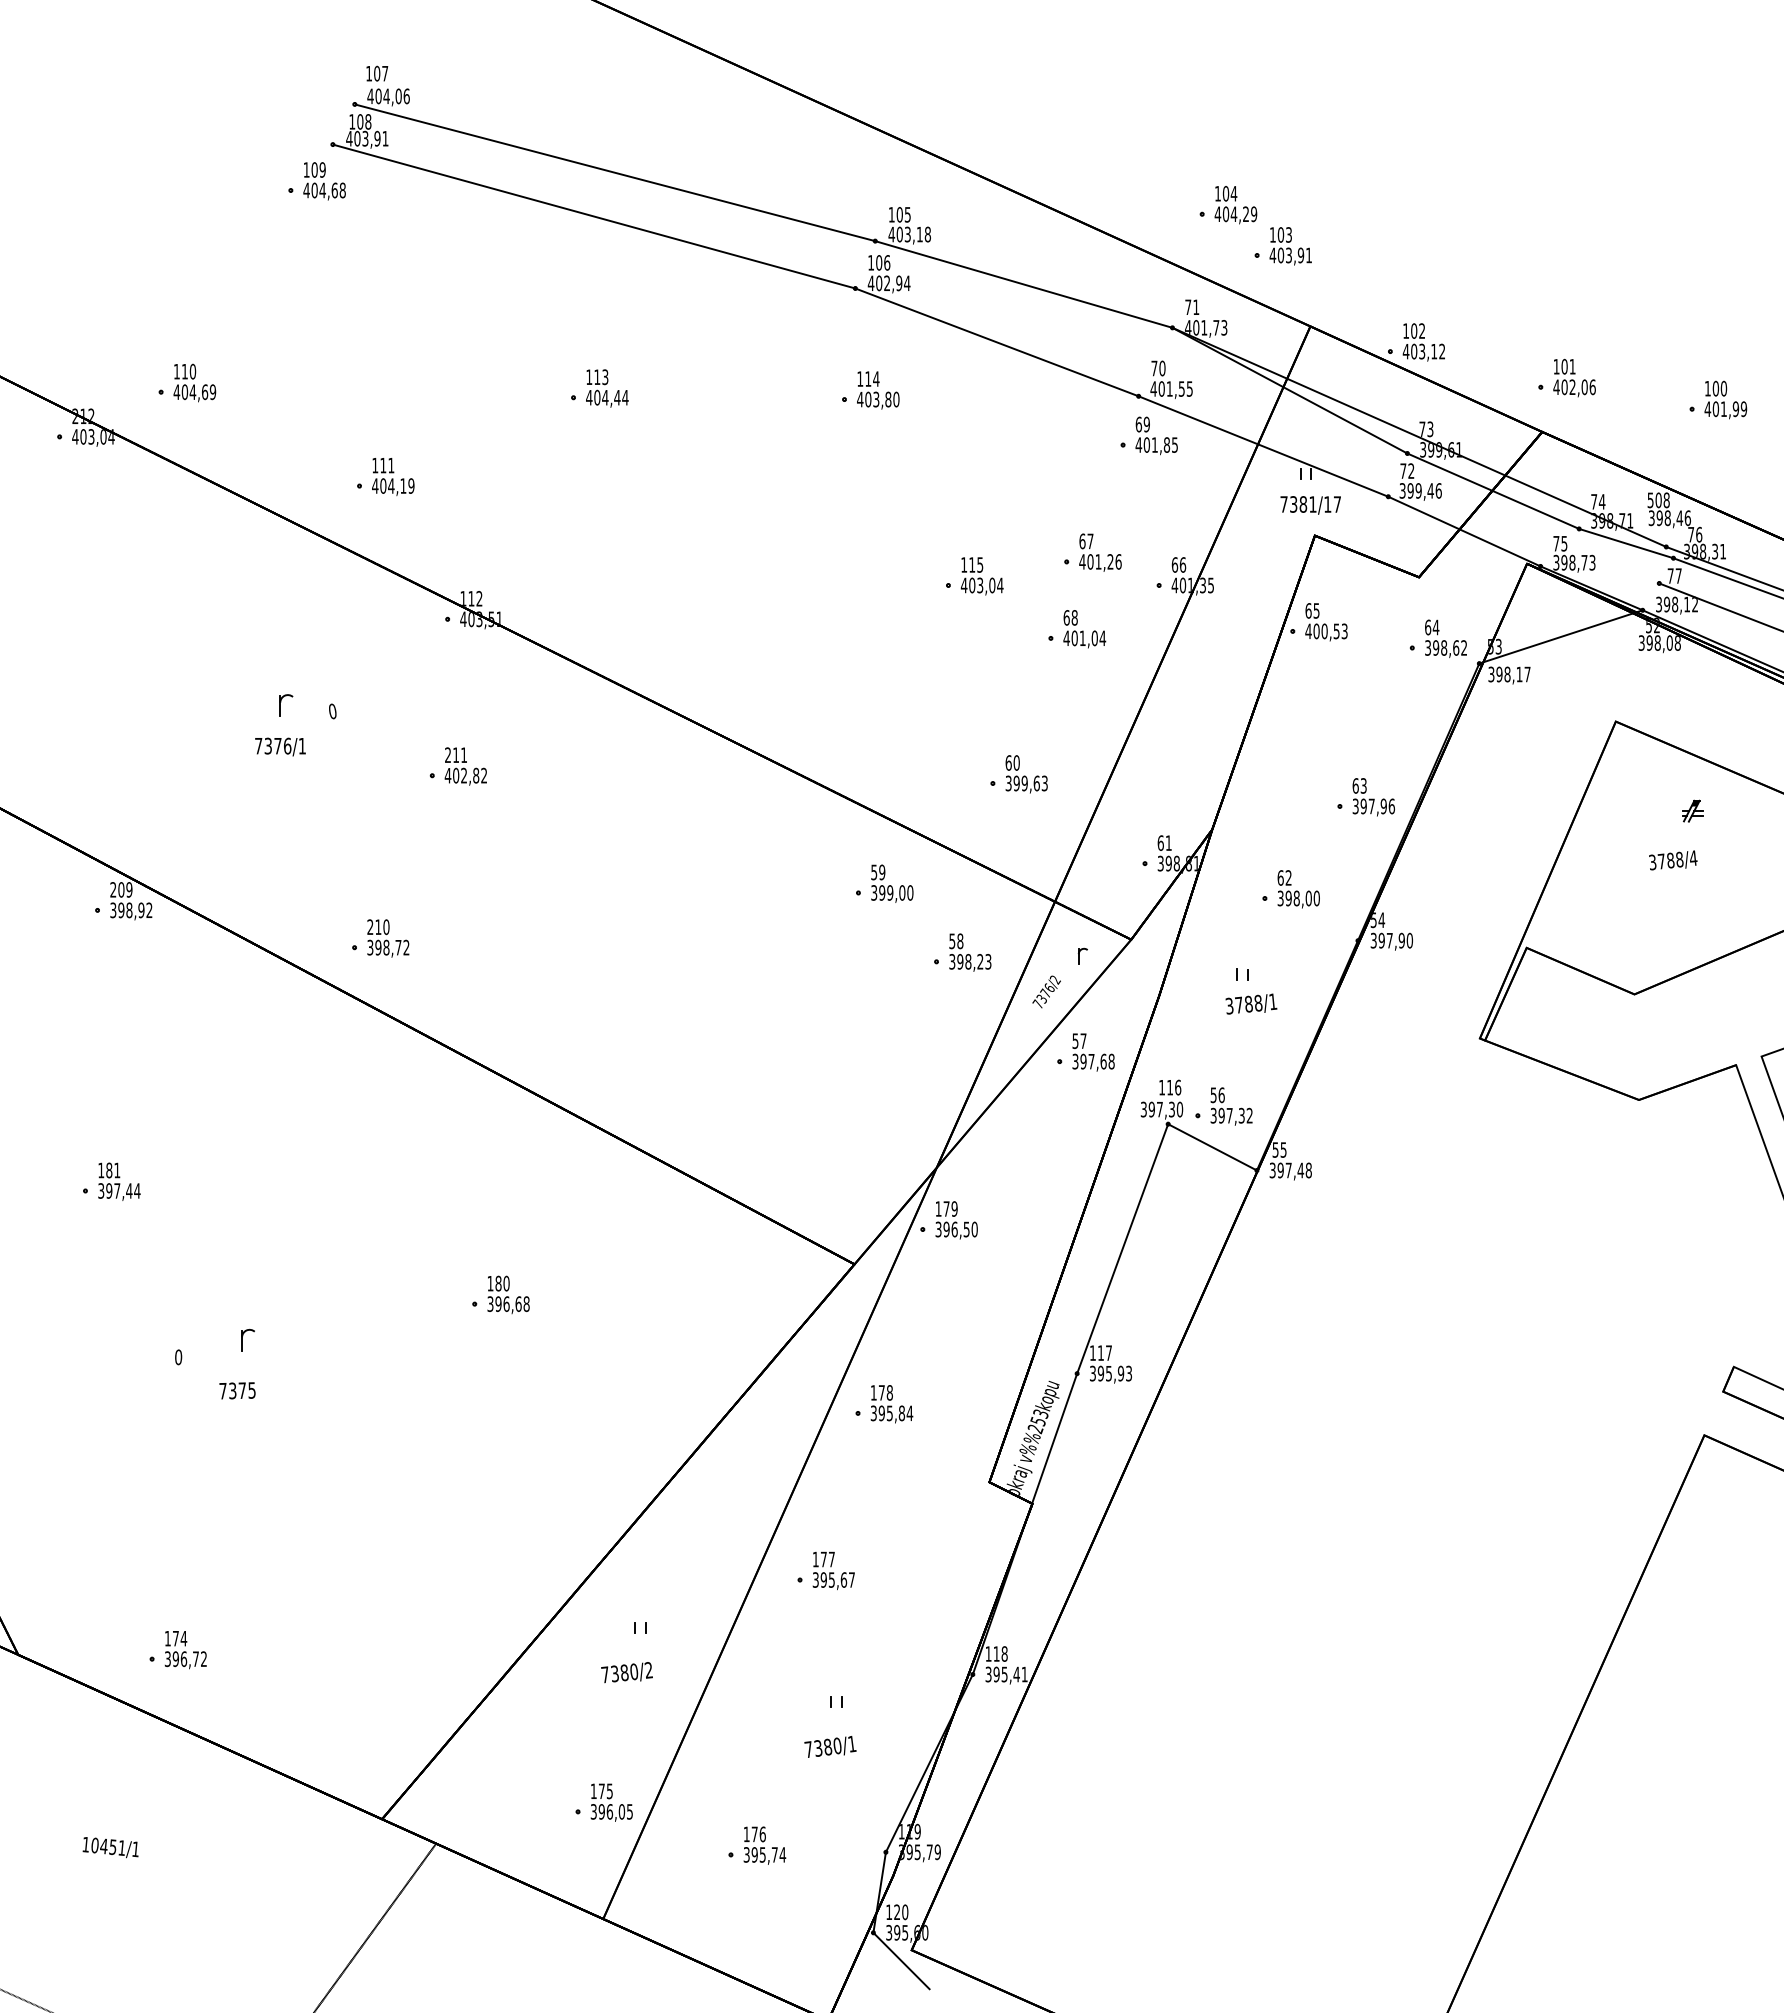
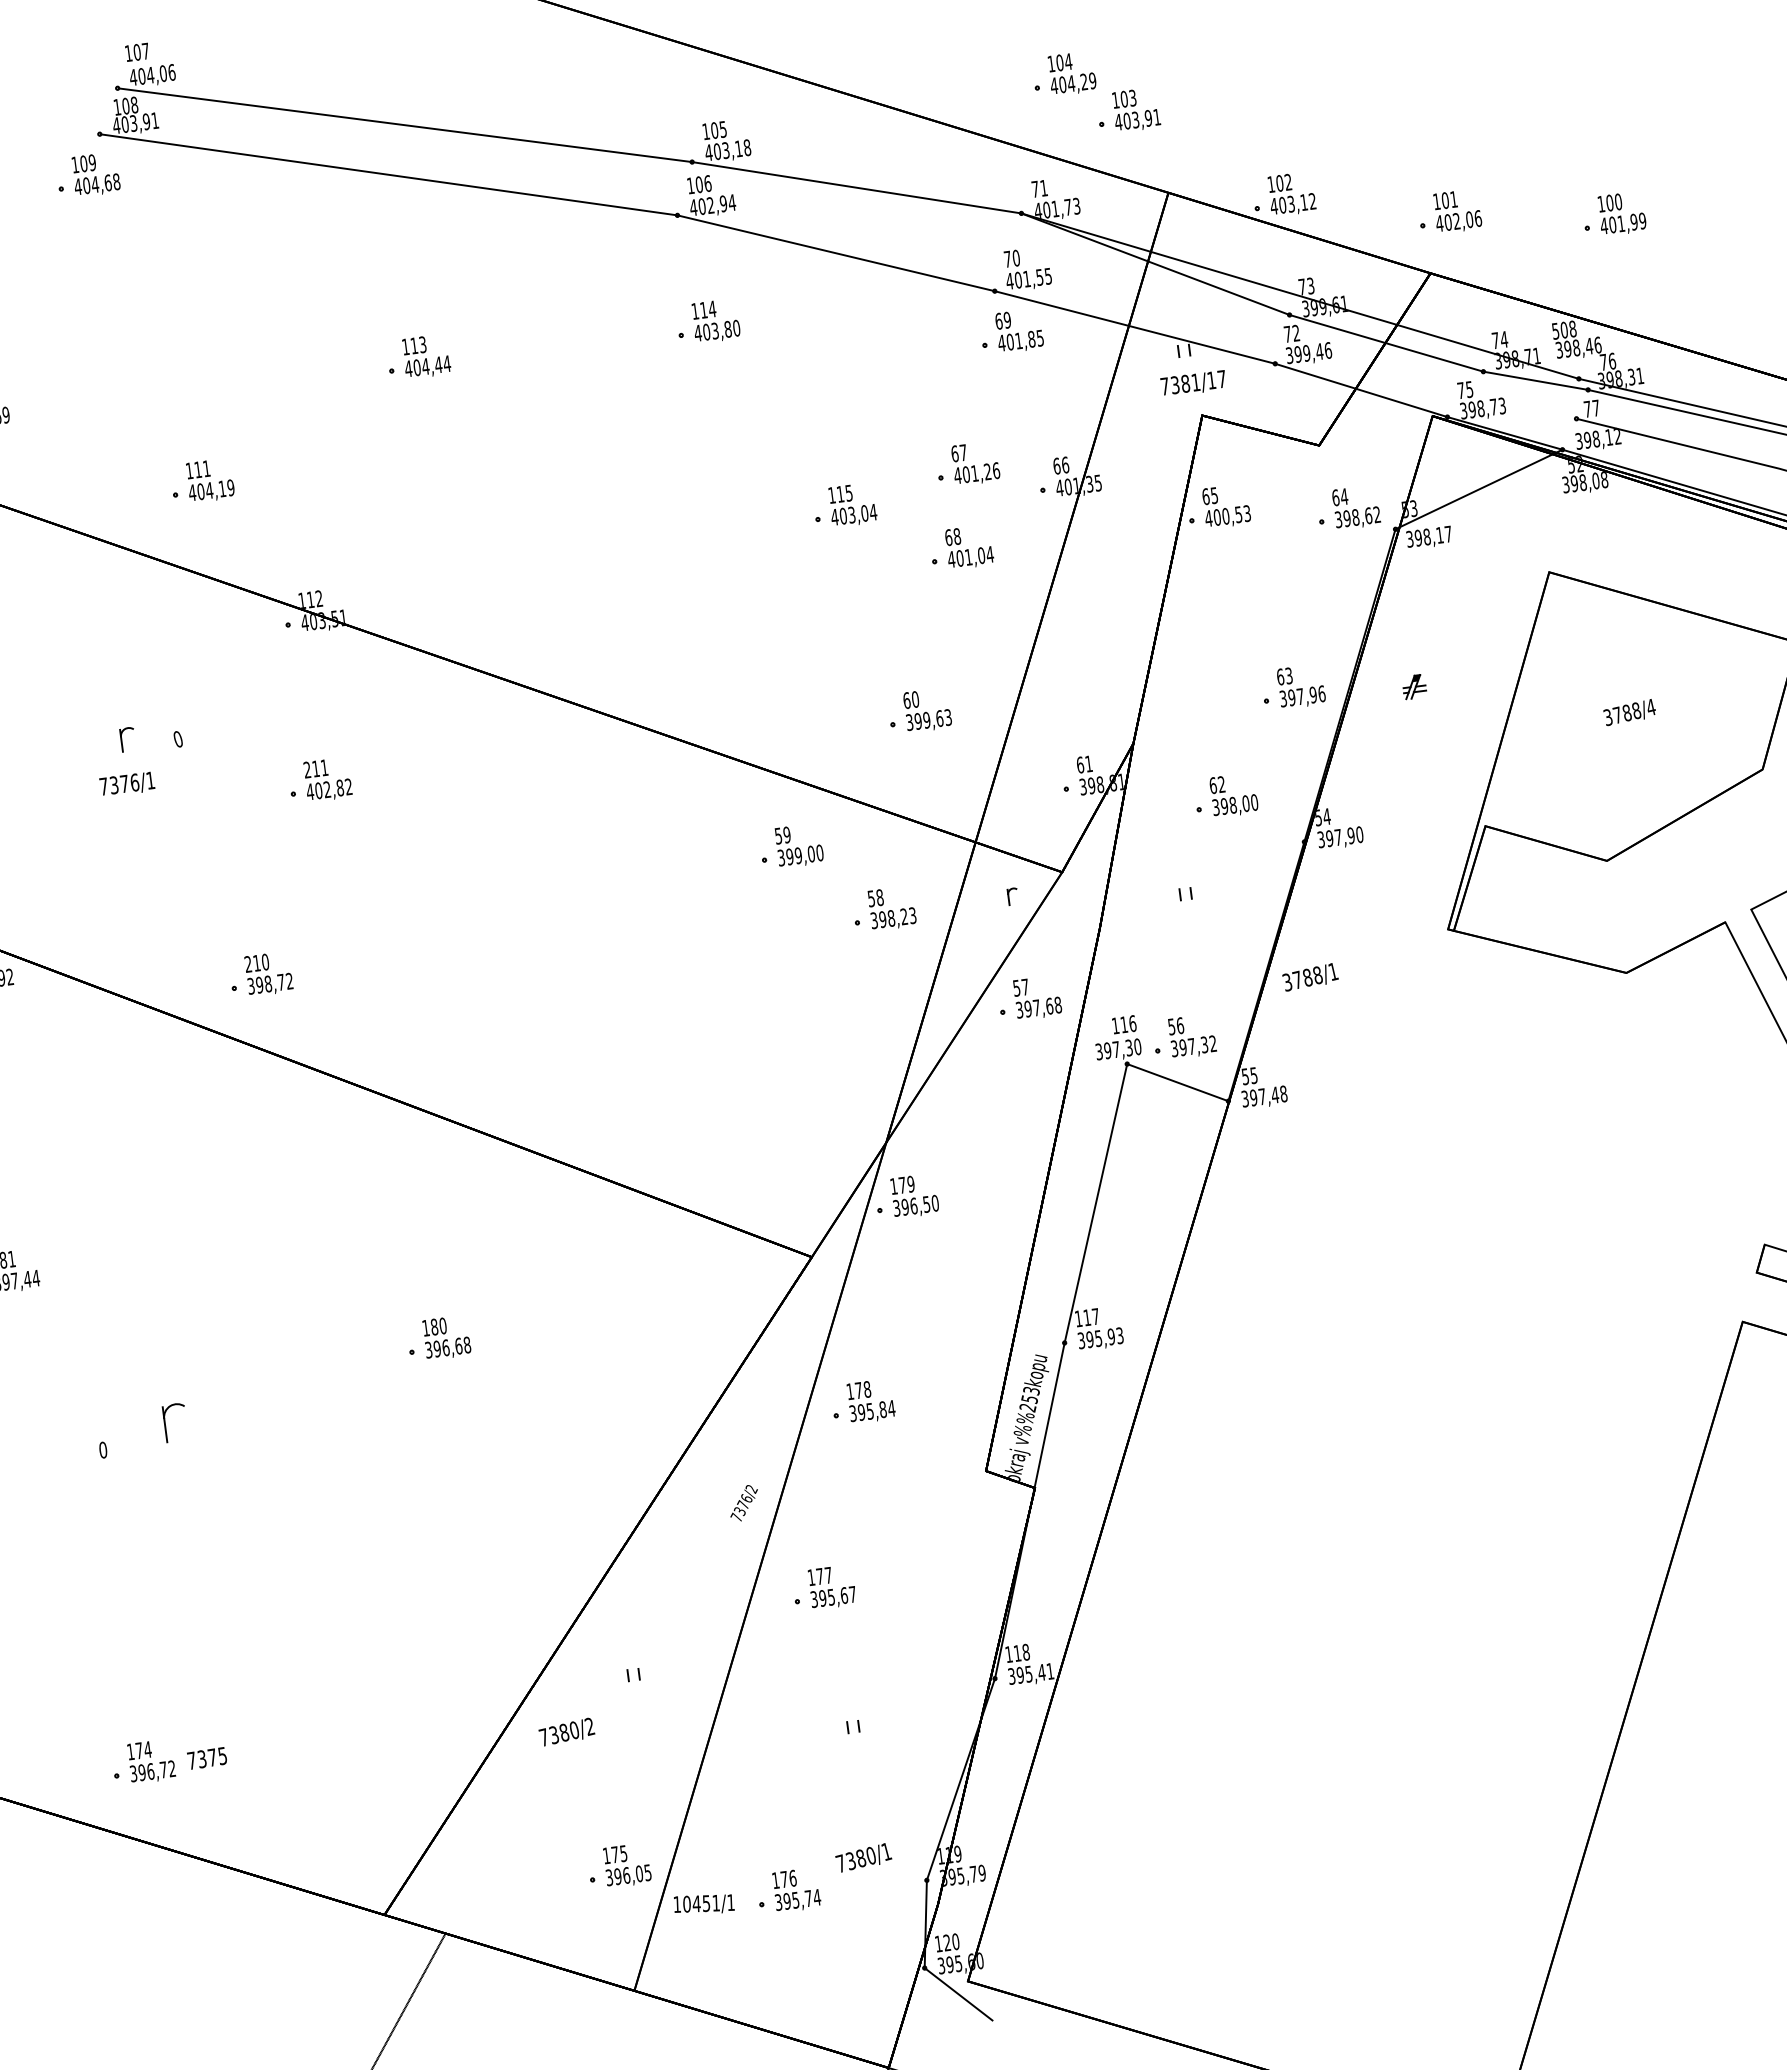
part: (1692, 810) -> (1413, 686), moved
text: (1046, 991) -> (743, 1502), moved
text: (1251, 1003) -> (1310, 976), moved
part: (247, 1339) -> (174, 1421), size x1.6
text: (237, 1390) -> (207, 1758), moved
text: (626, 1672) -> (566, 1732), moved
text: (830, 1746) -> (863, 1857), moved
text: (110, 1847) -> (703, 1904), moved

